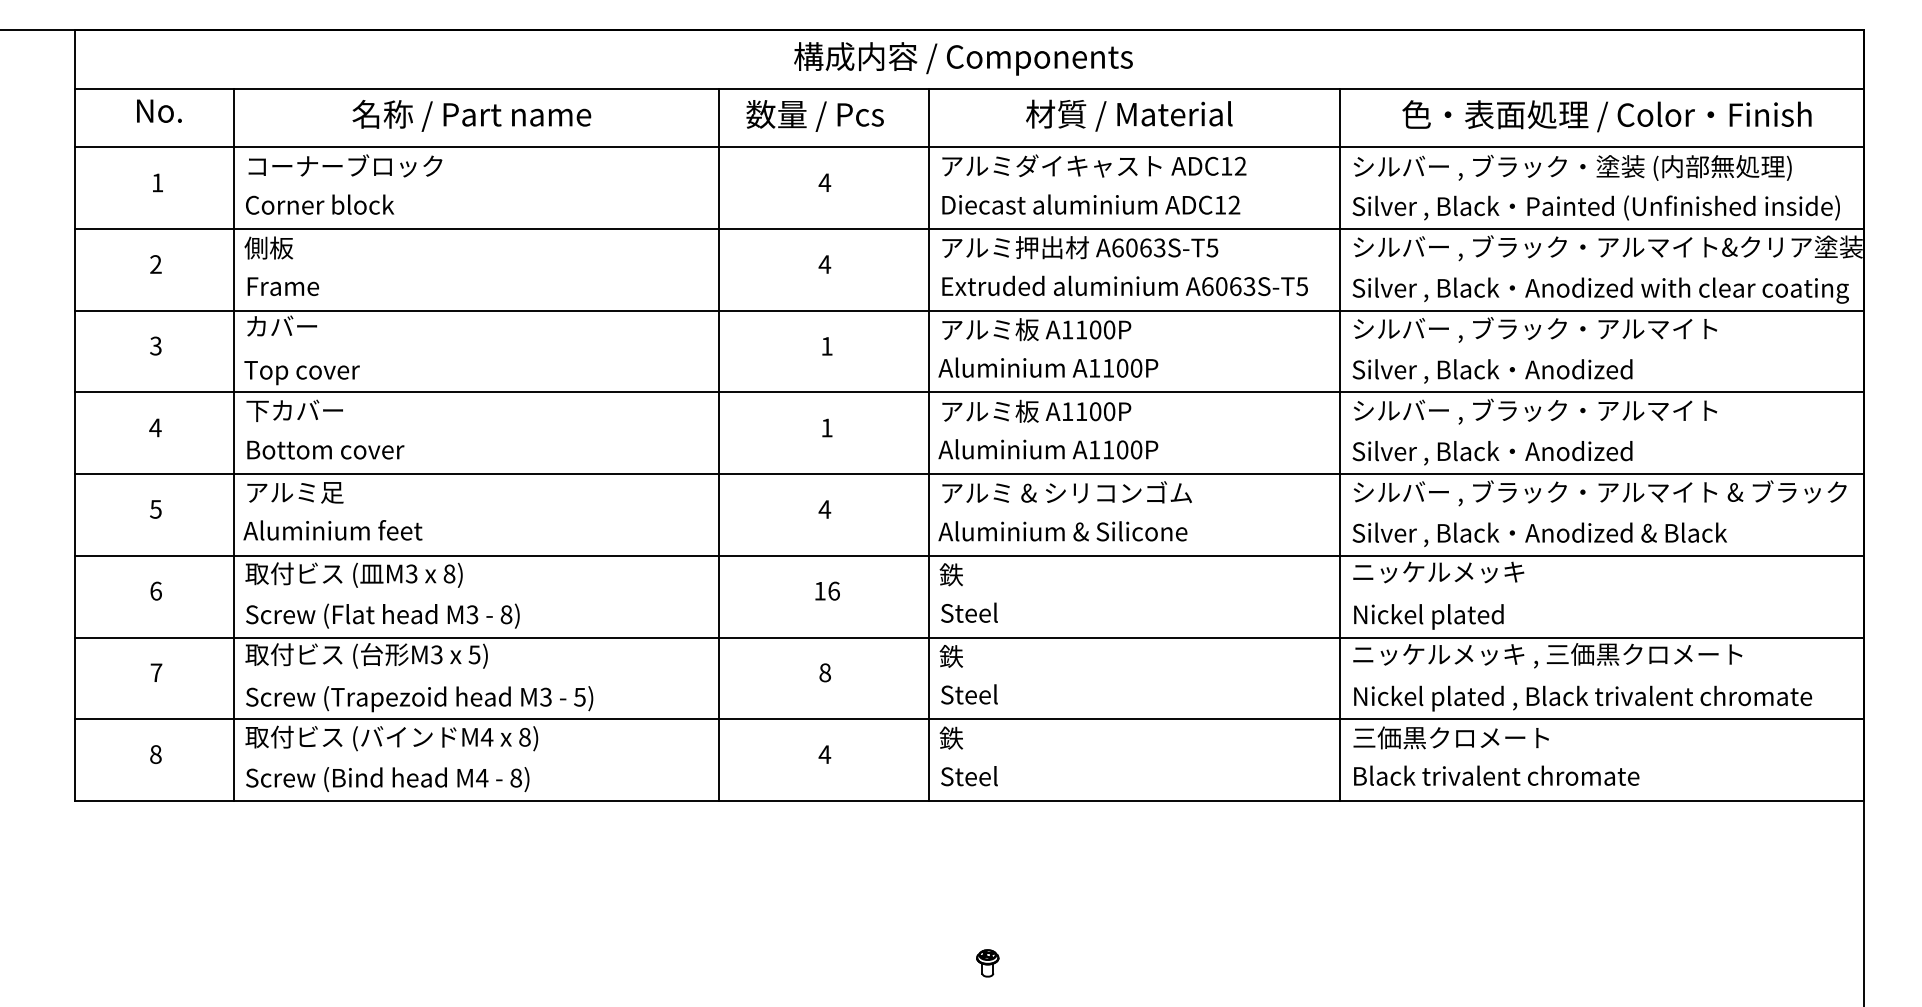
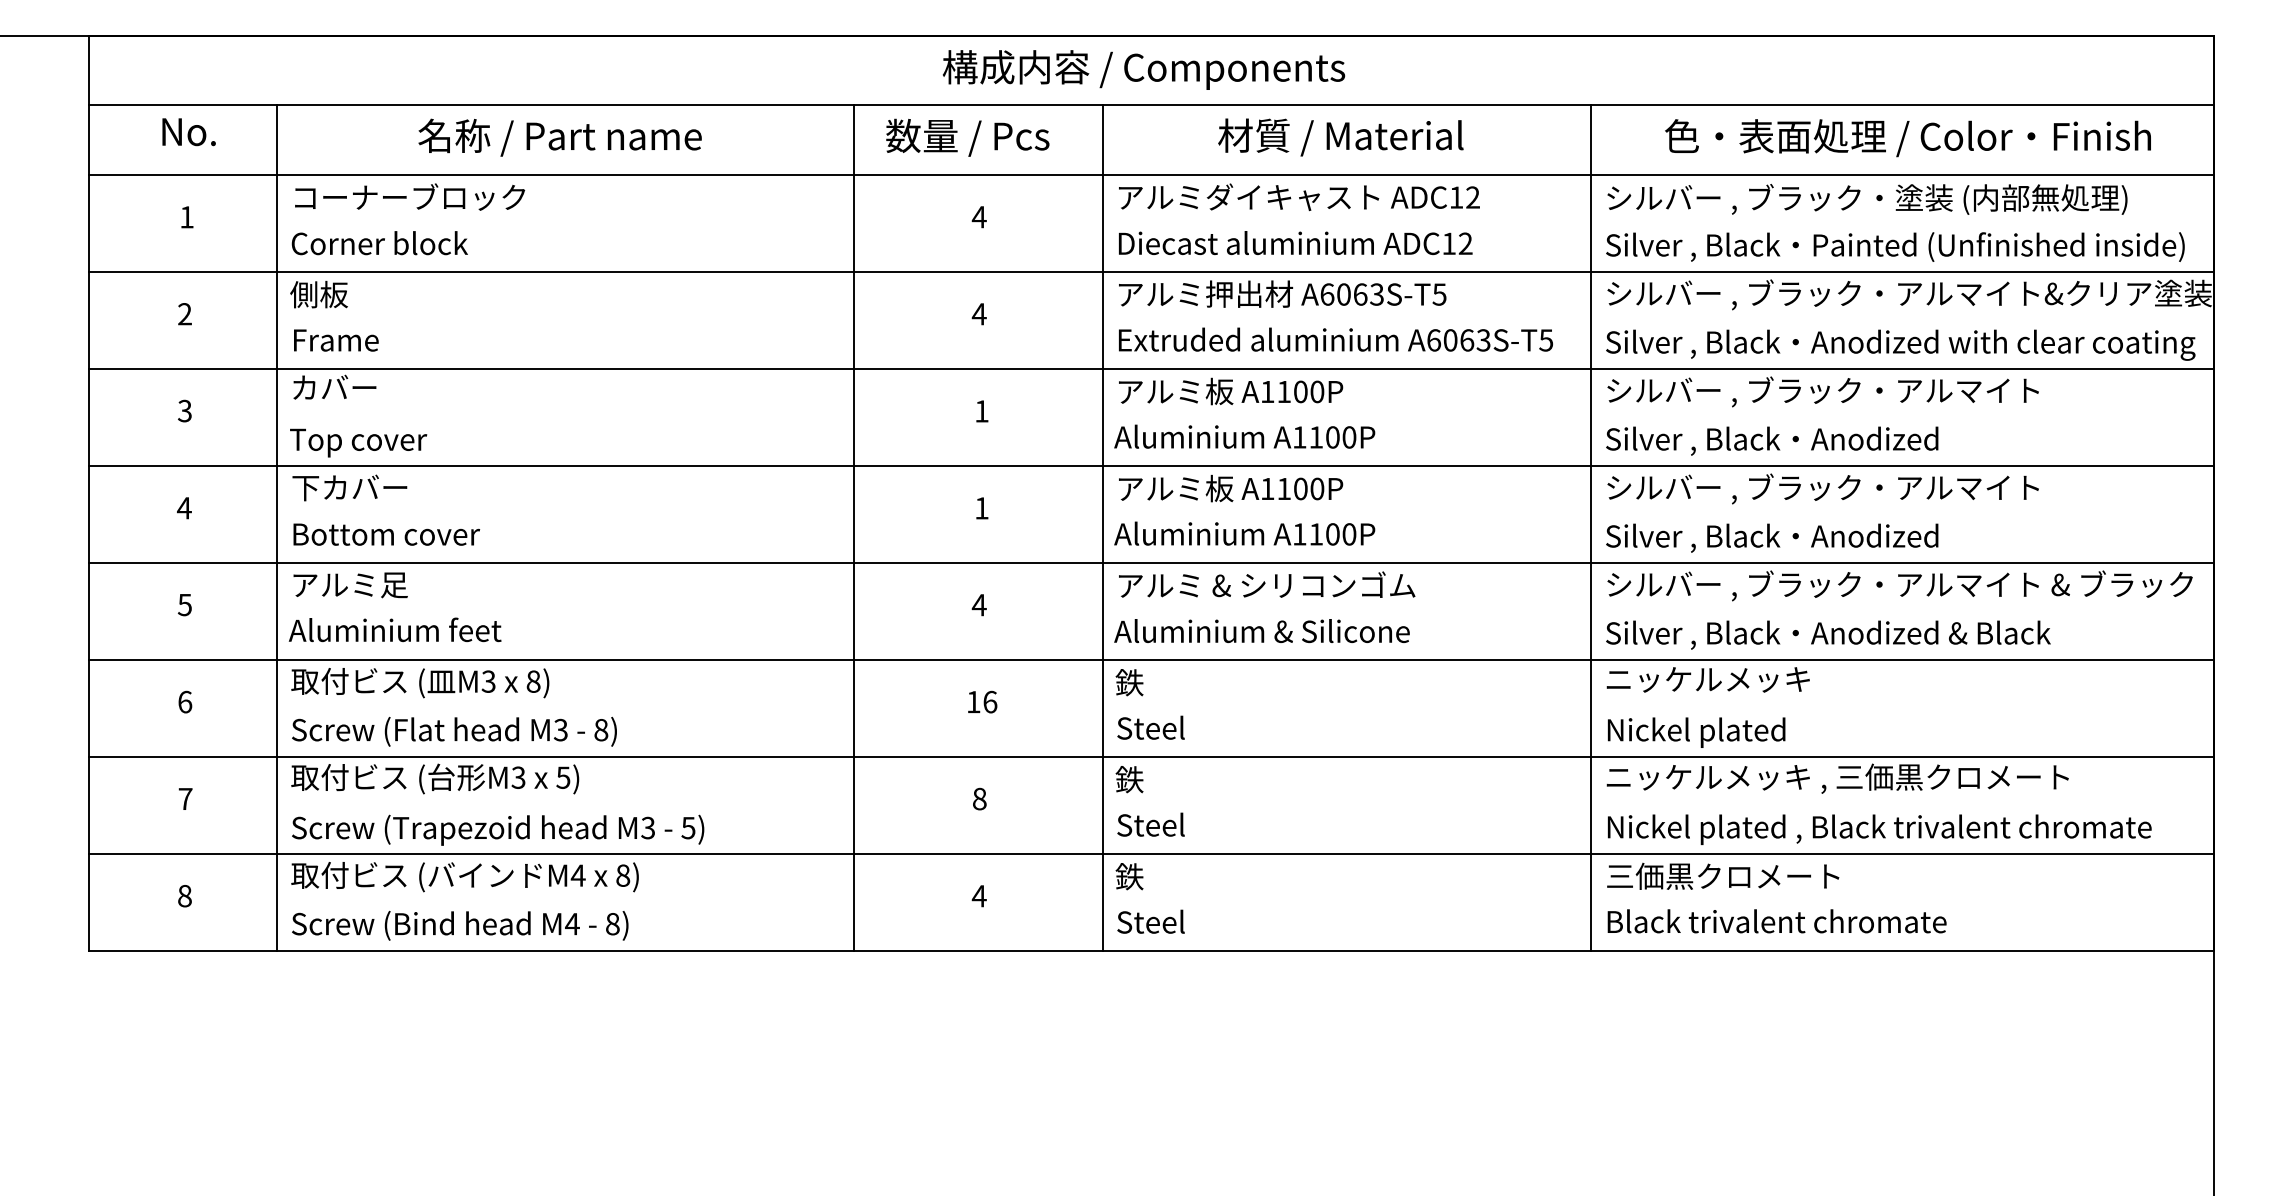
part: (987, 962) -> (1172, 1143), removed

